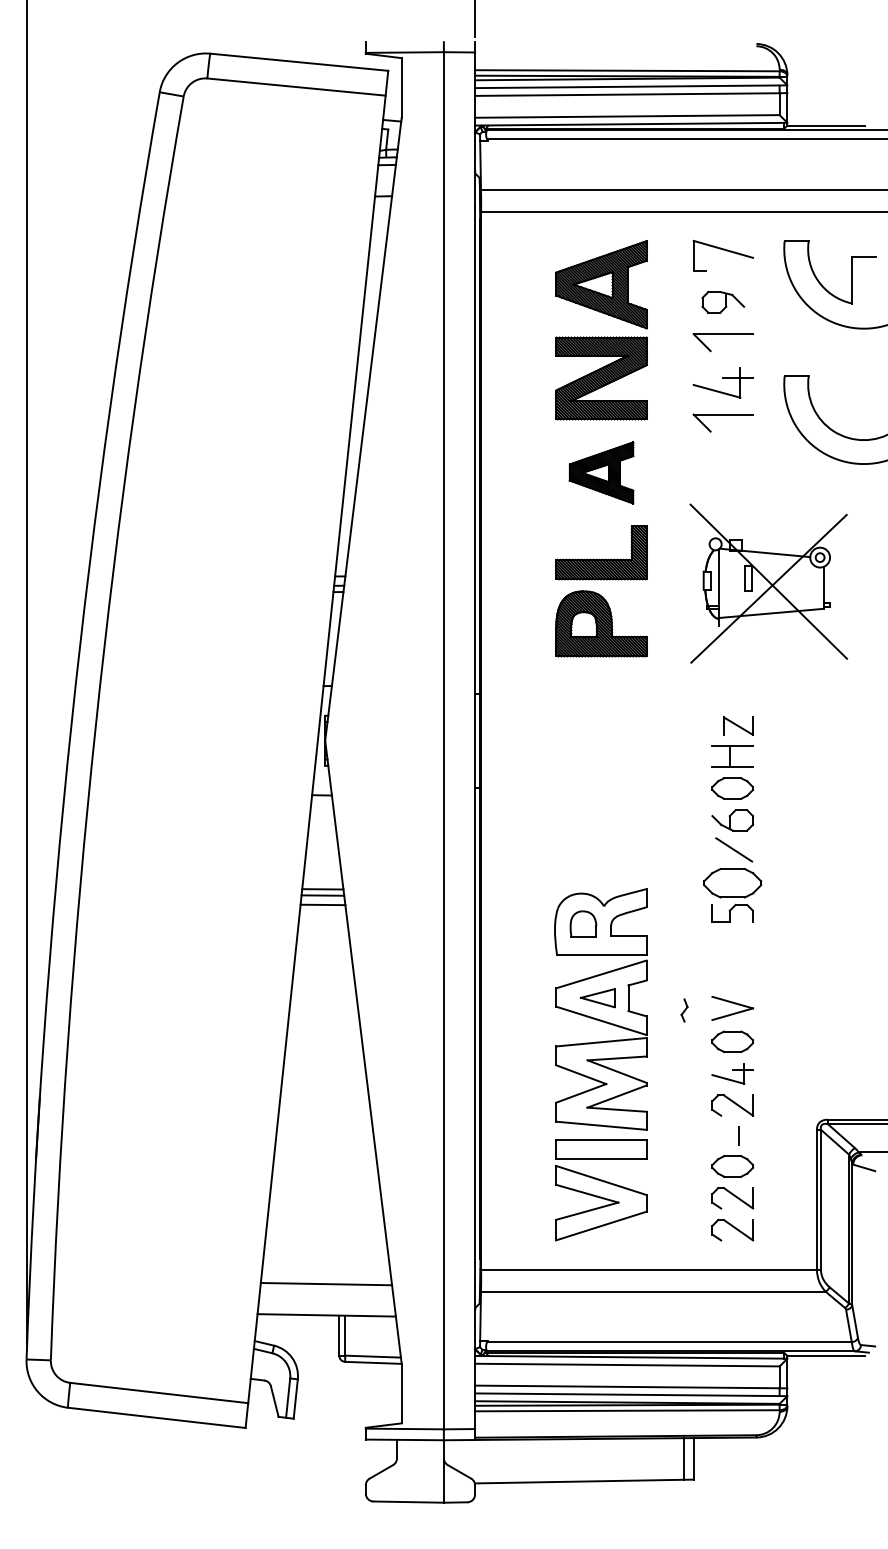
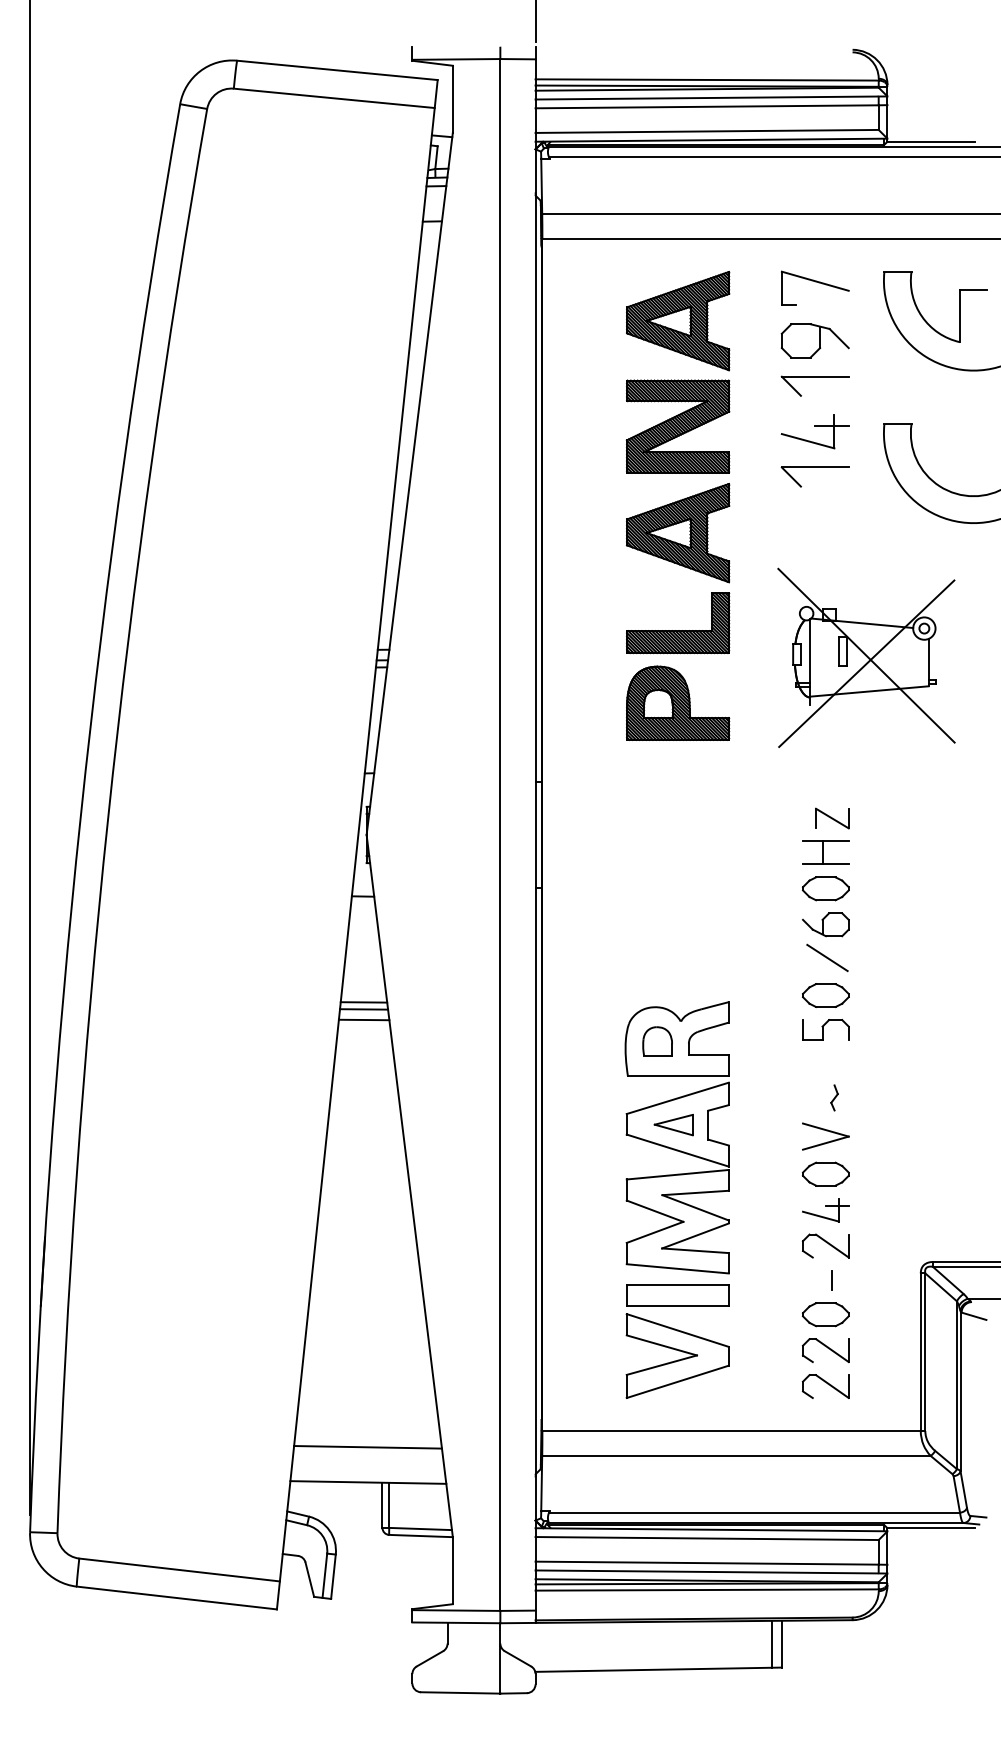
part: (722, 301) -> (814, 340), size x1.43
part: (601, 473) -> (677, 533), size x1.43
part: (732, 883) -> (825, 995), size x0.71
part: (684, 1010) -> (834, 1097), moved

